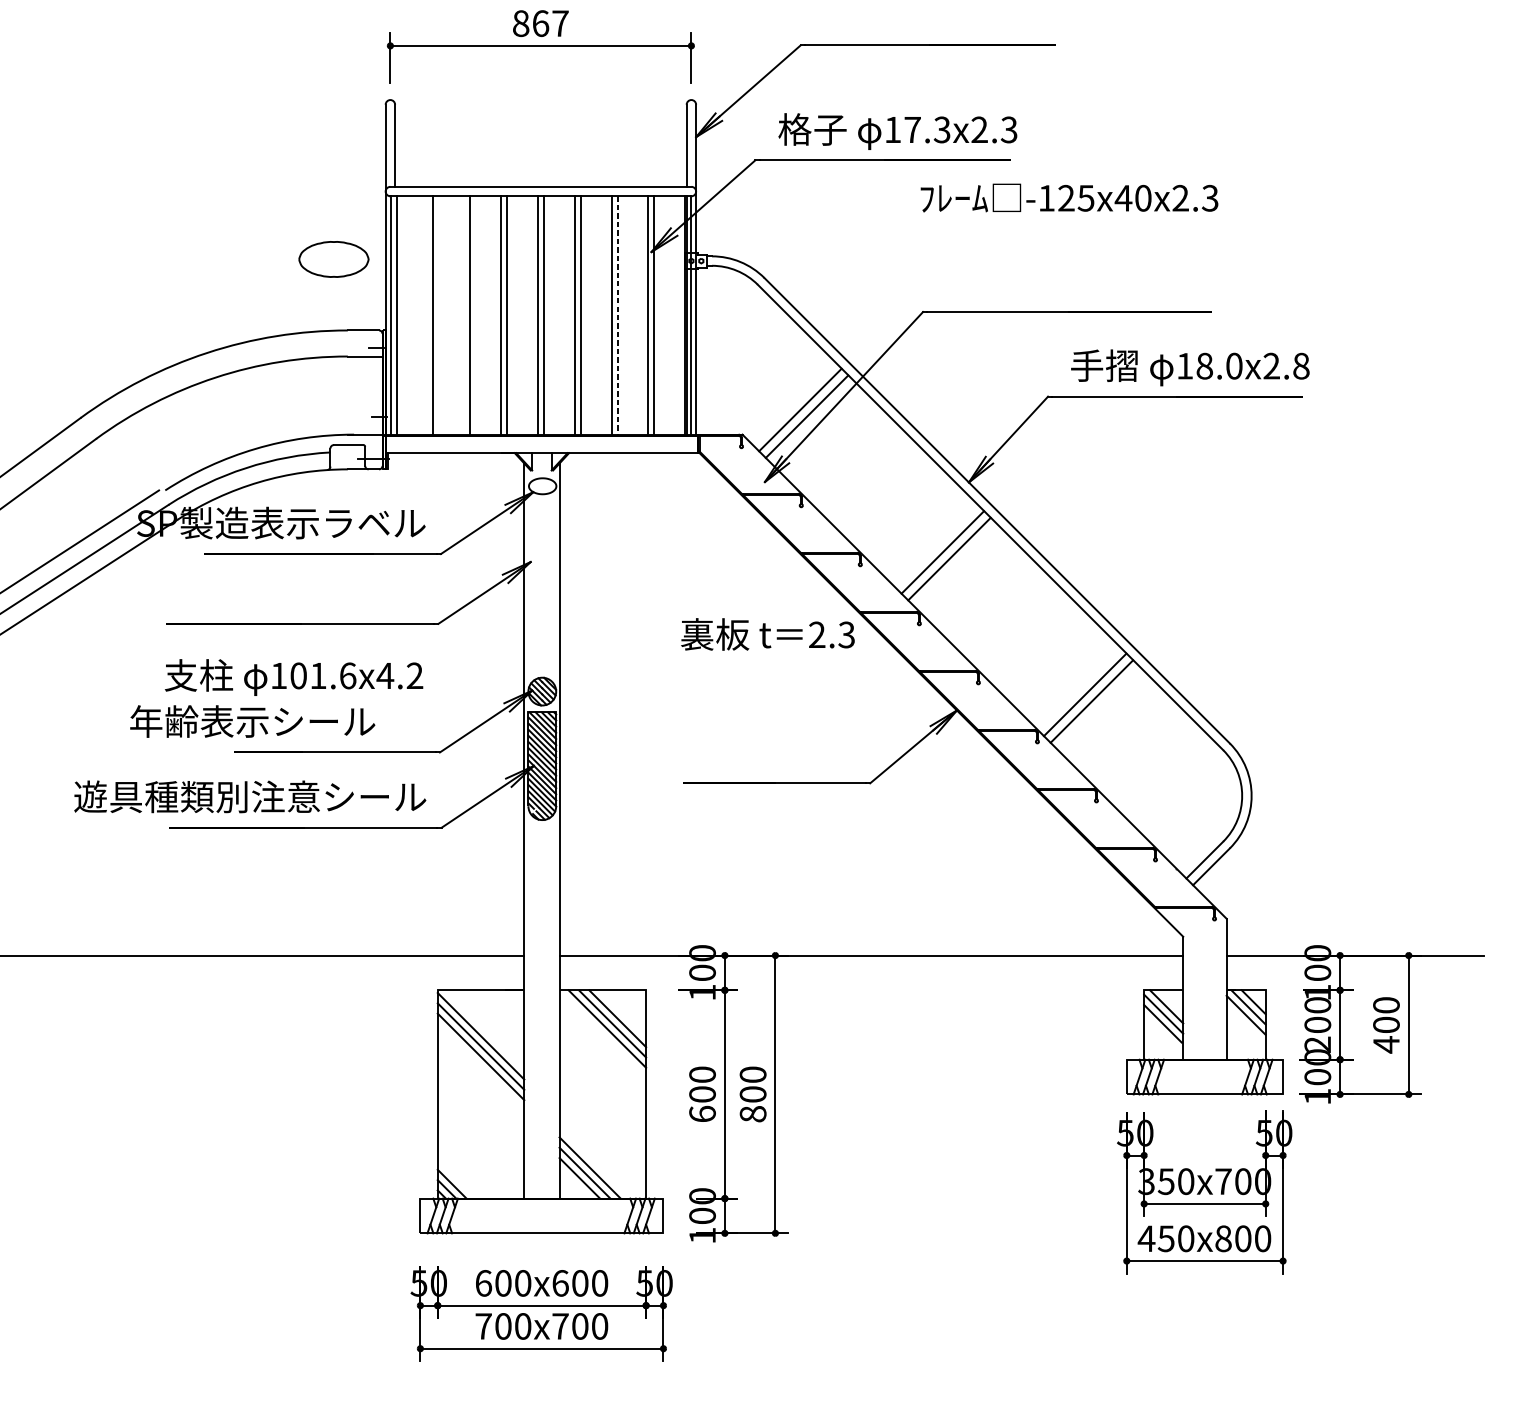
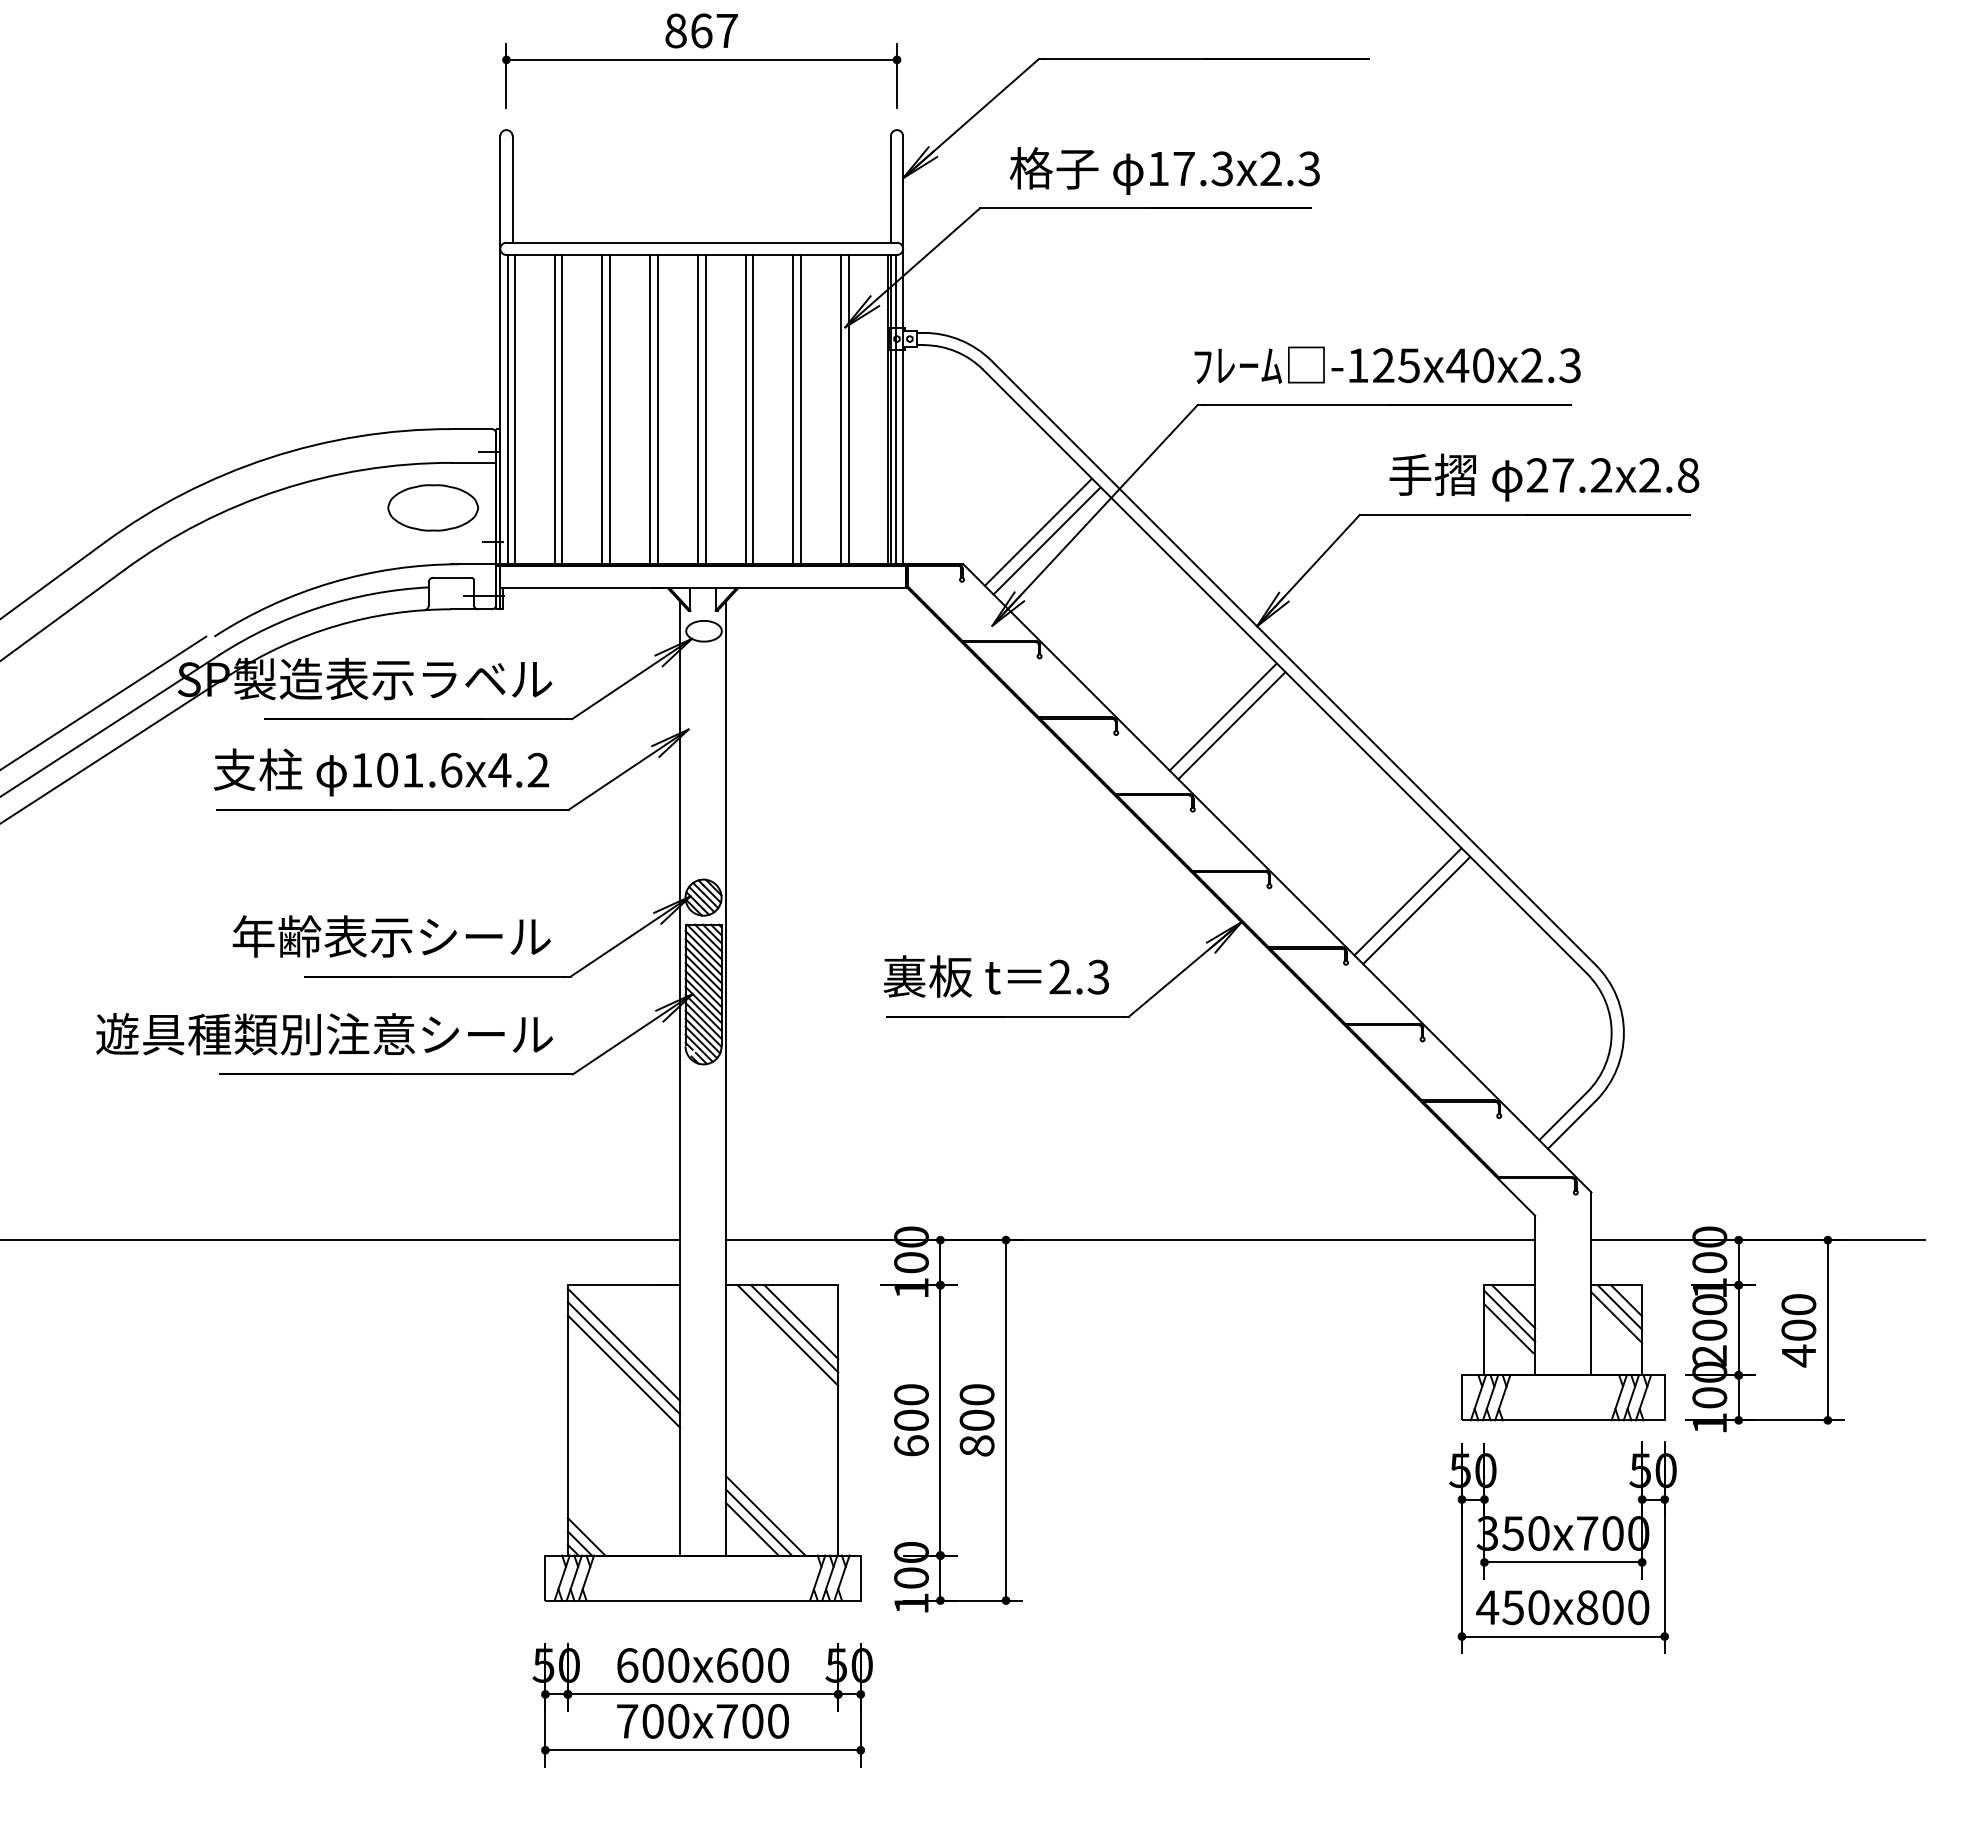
text: (1069, 197) -> (1387, 364), moved
part: (334, 259) -> (433, 507), moved
line: (427, 315) -> (554, 409), added
line: (464, 315) -> (602, 409), added
line: (617, 316) -> (801, 410), dashed -> solid
text: (1209, 366) -> (1569, 475), 18.0x2.8 -> 27.2x2.8
text: (767, 634) -> (995, 976), moved
text: (293, 677) -> (380, 772), moved
text: (252, 721) -> (391, 936), moved

